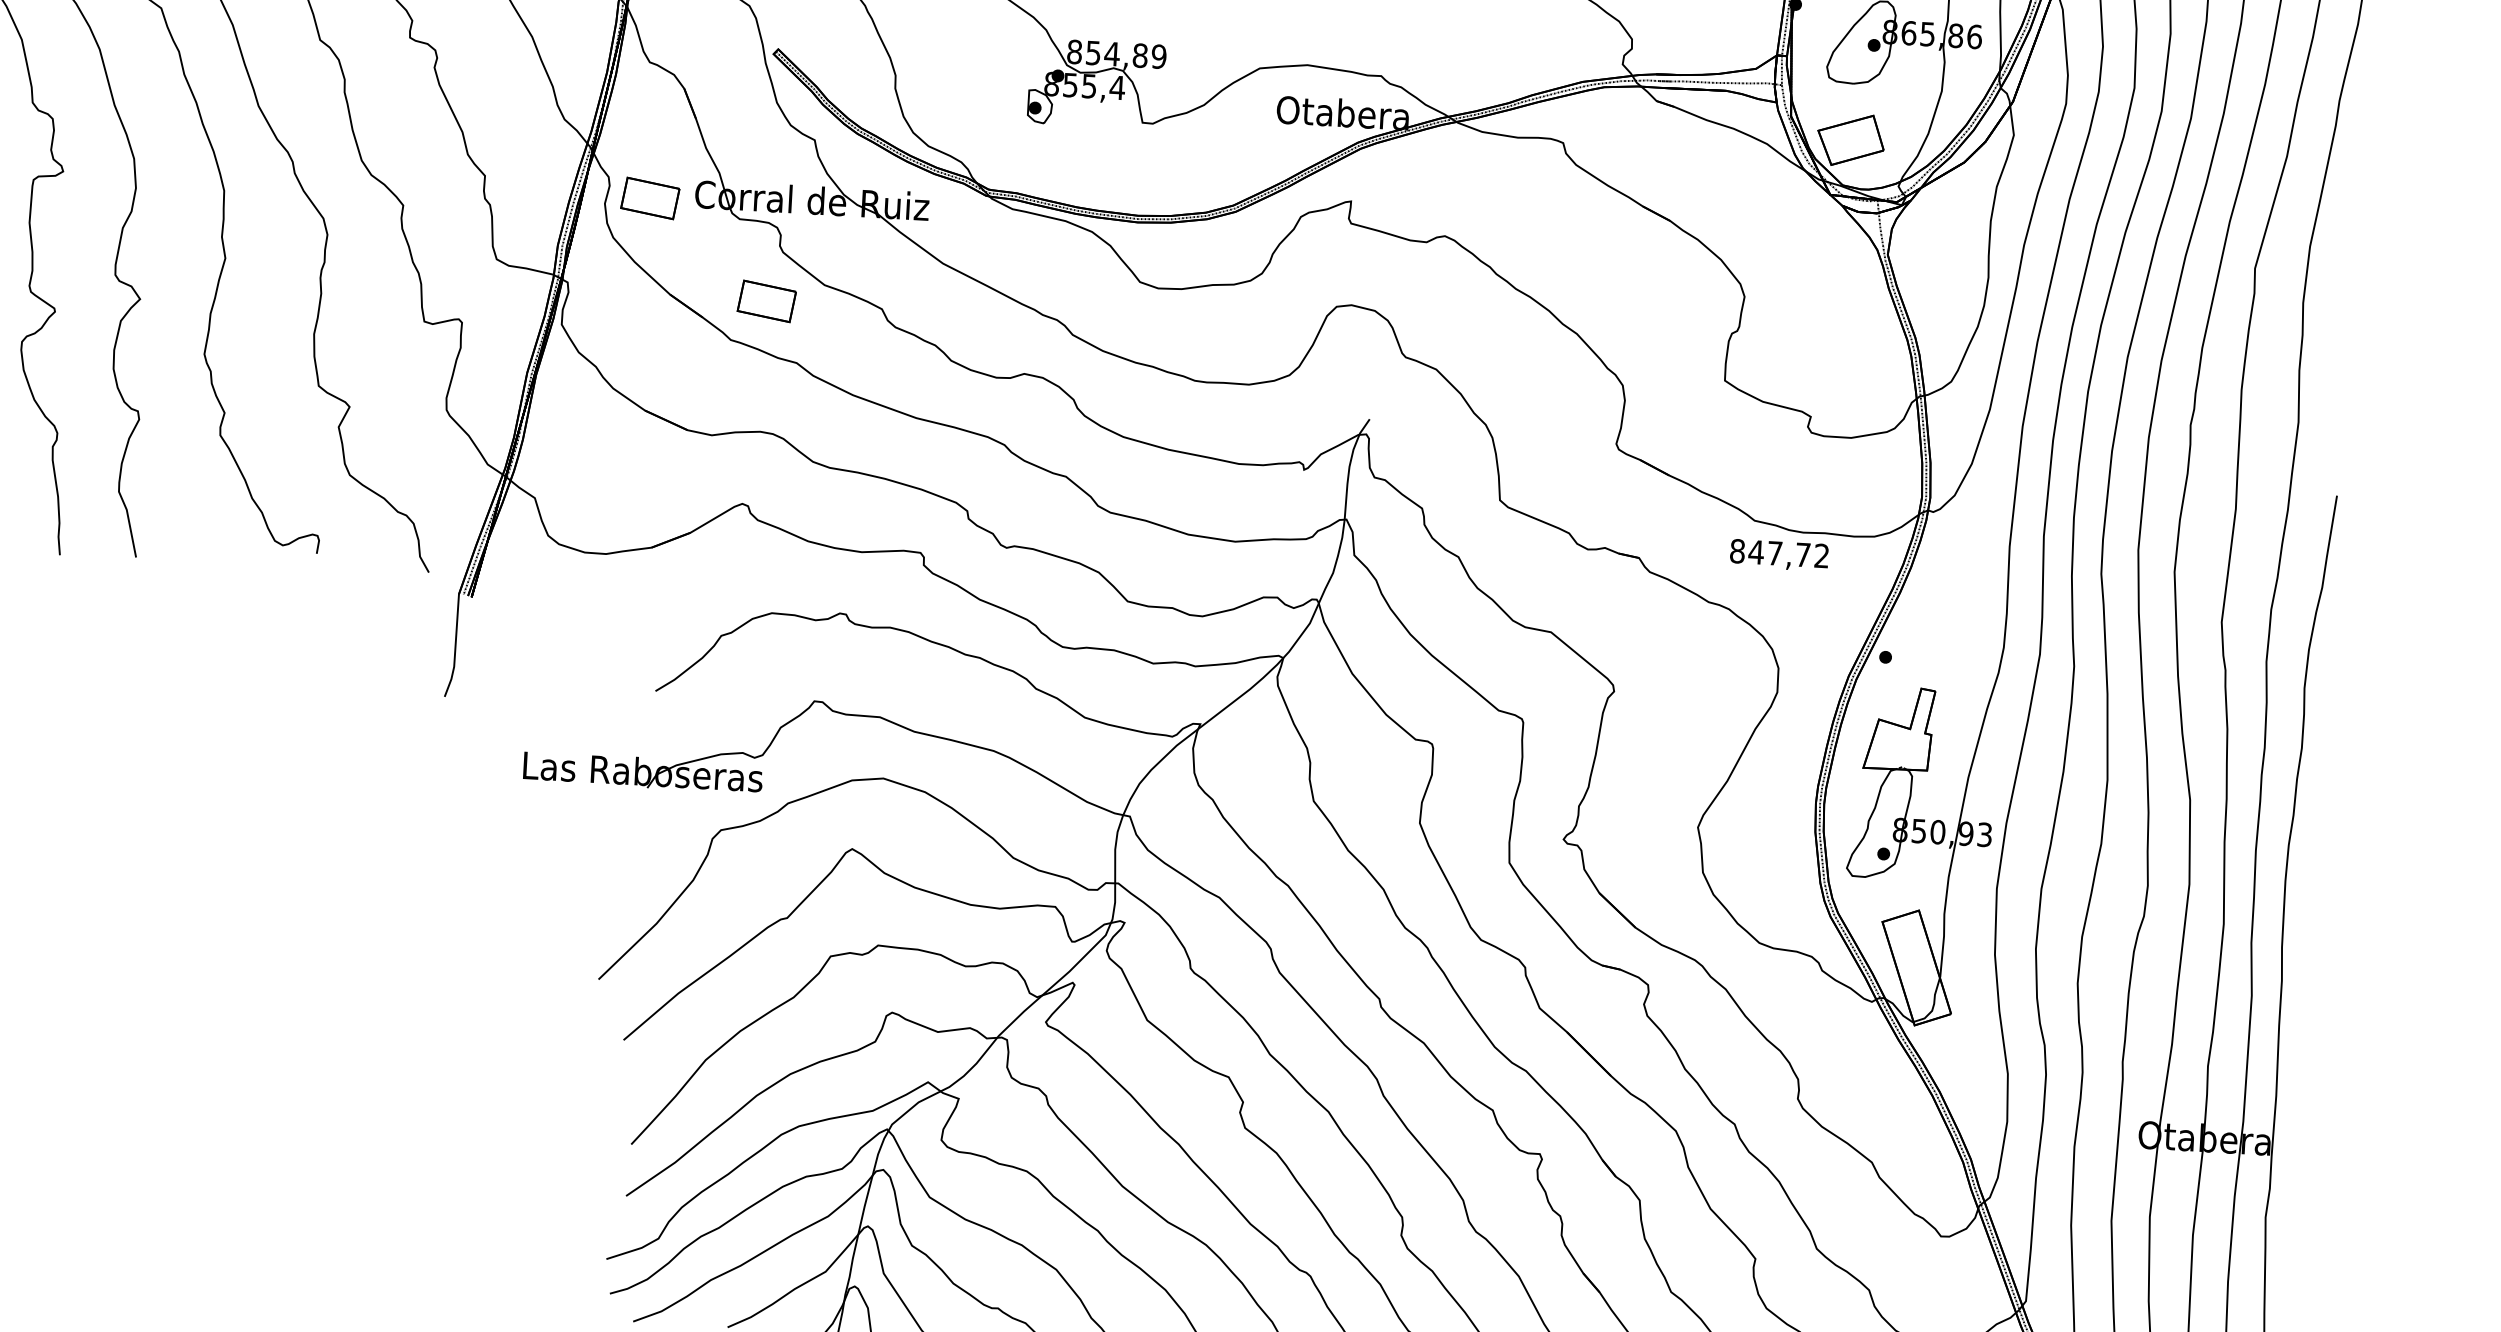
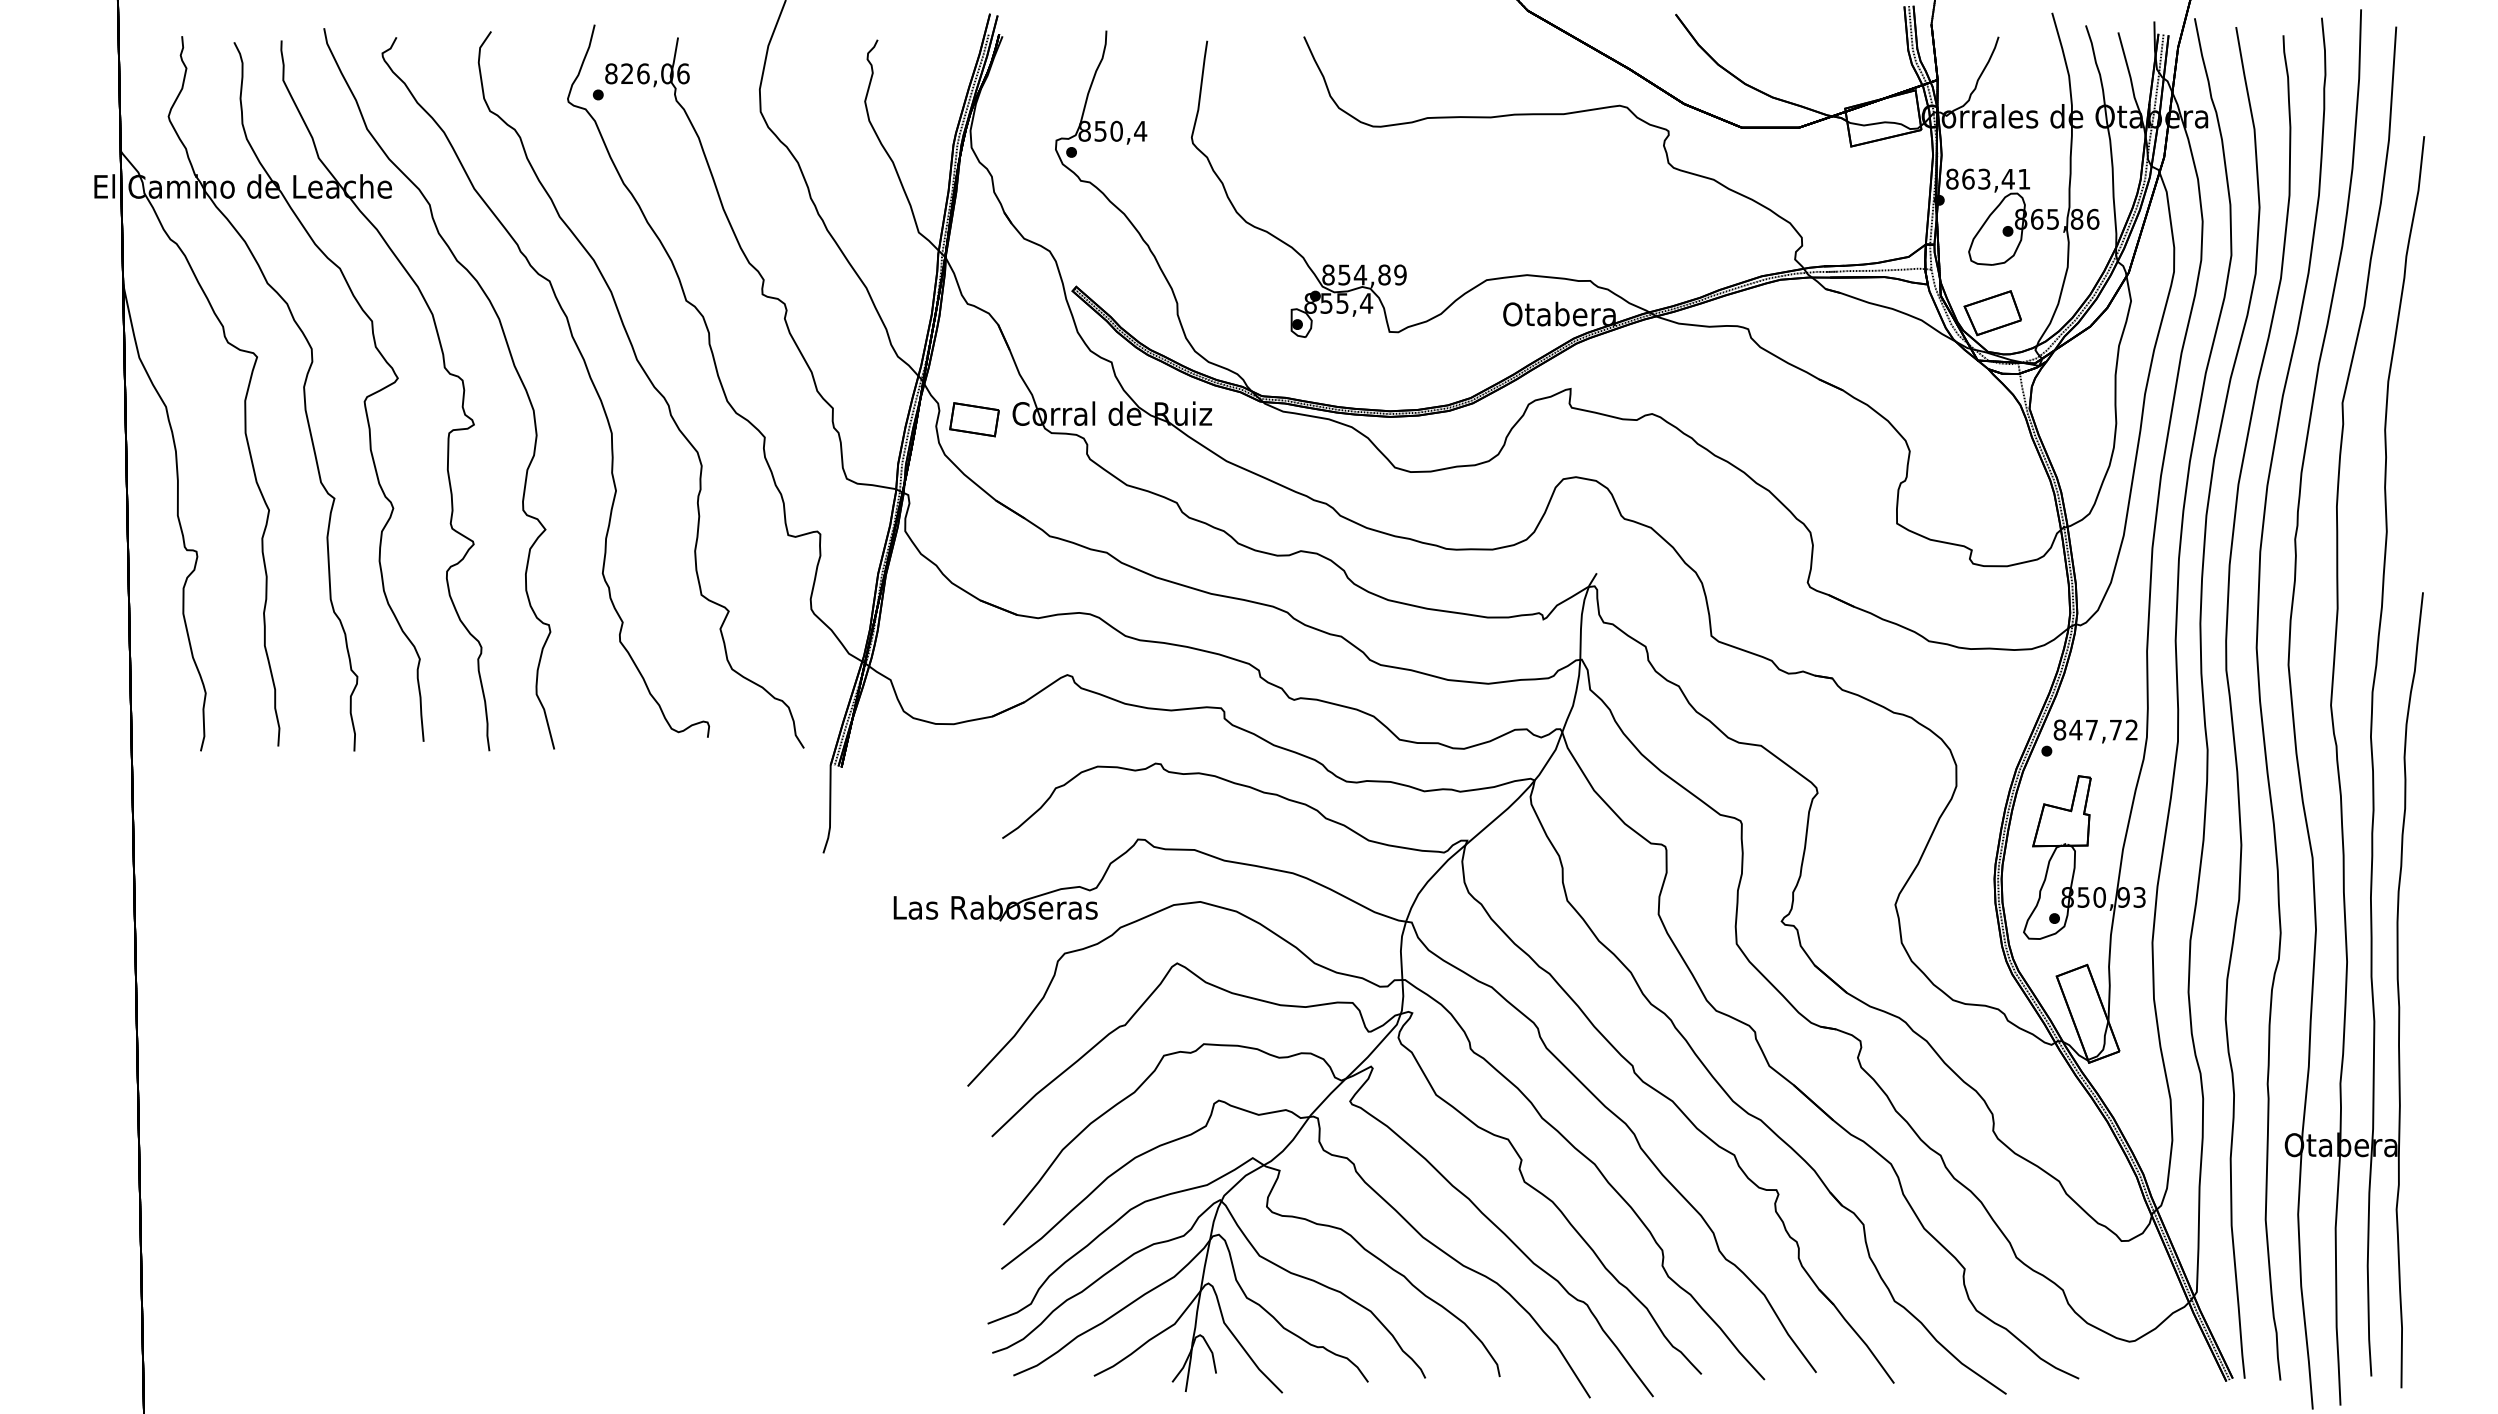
part: (766, 301) -> (1078, 501), removed
text: (1779, 555) -> (2095, 731), moved

